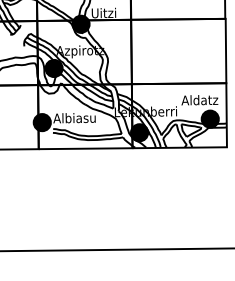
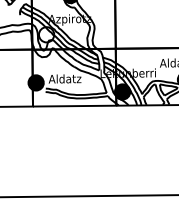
fill: (53, 68) -> (46, 34), removed
text: (74, 118) -> (64, 79), Albiasu -> Aldatz

